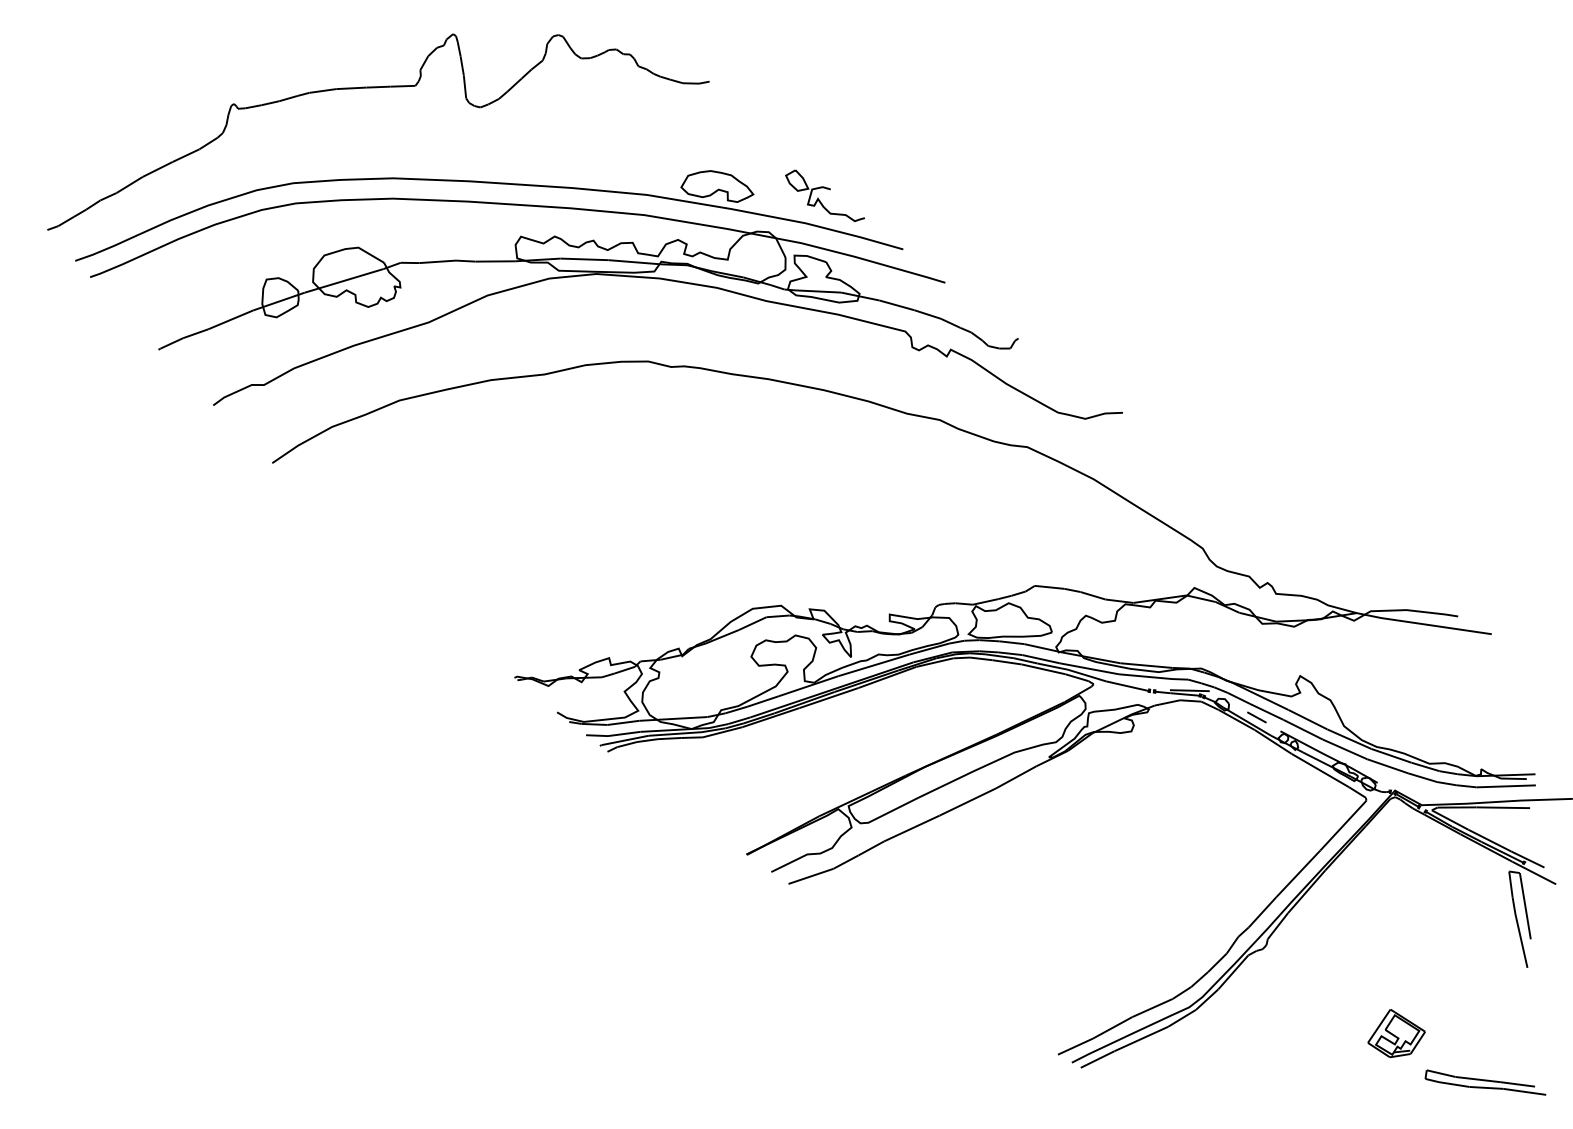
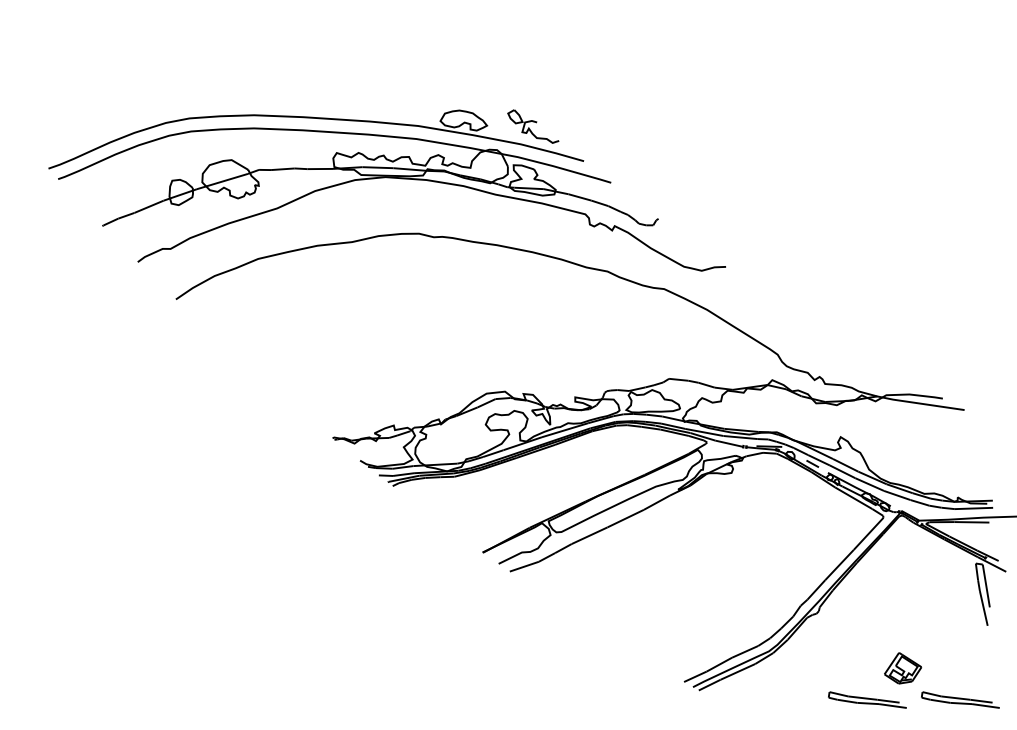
curve: (378, 89) -> (244, 57), removed
curve: (1341, 1081) -> (867, 699), added

